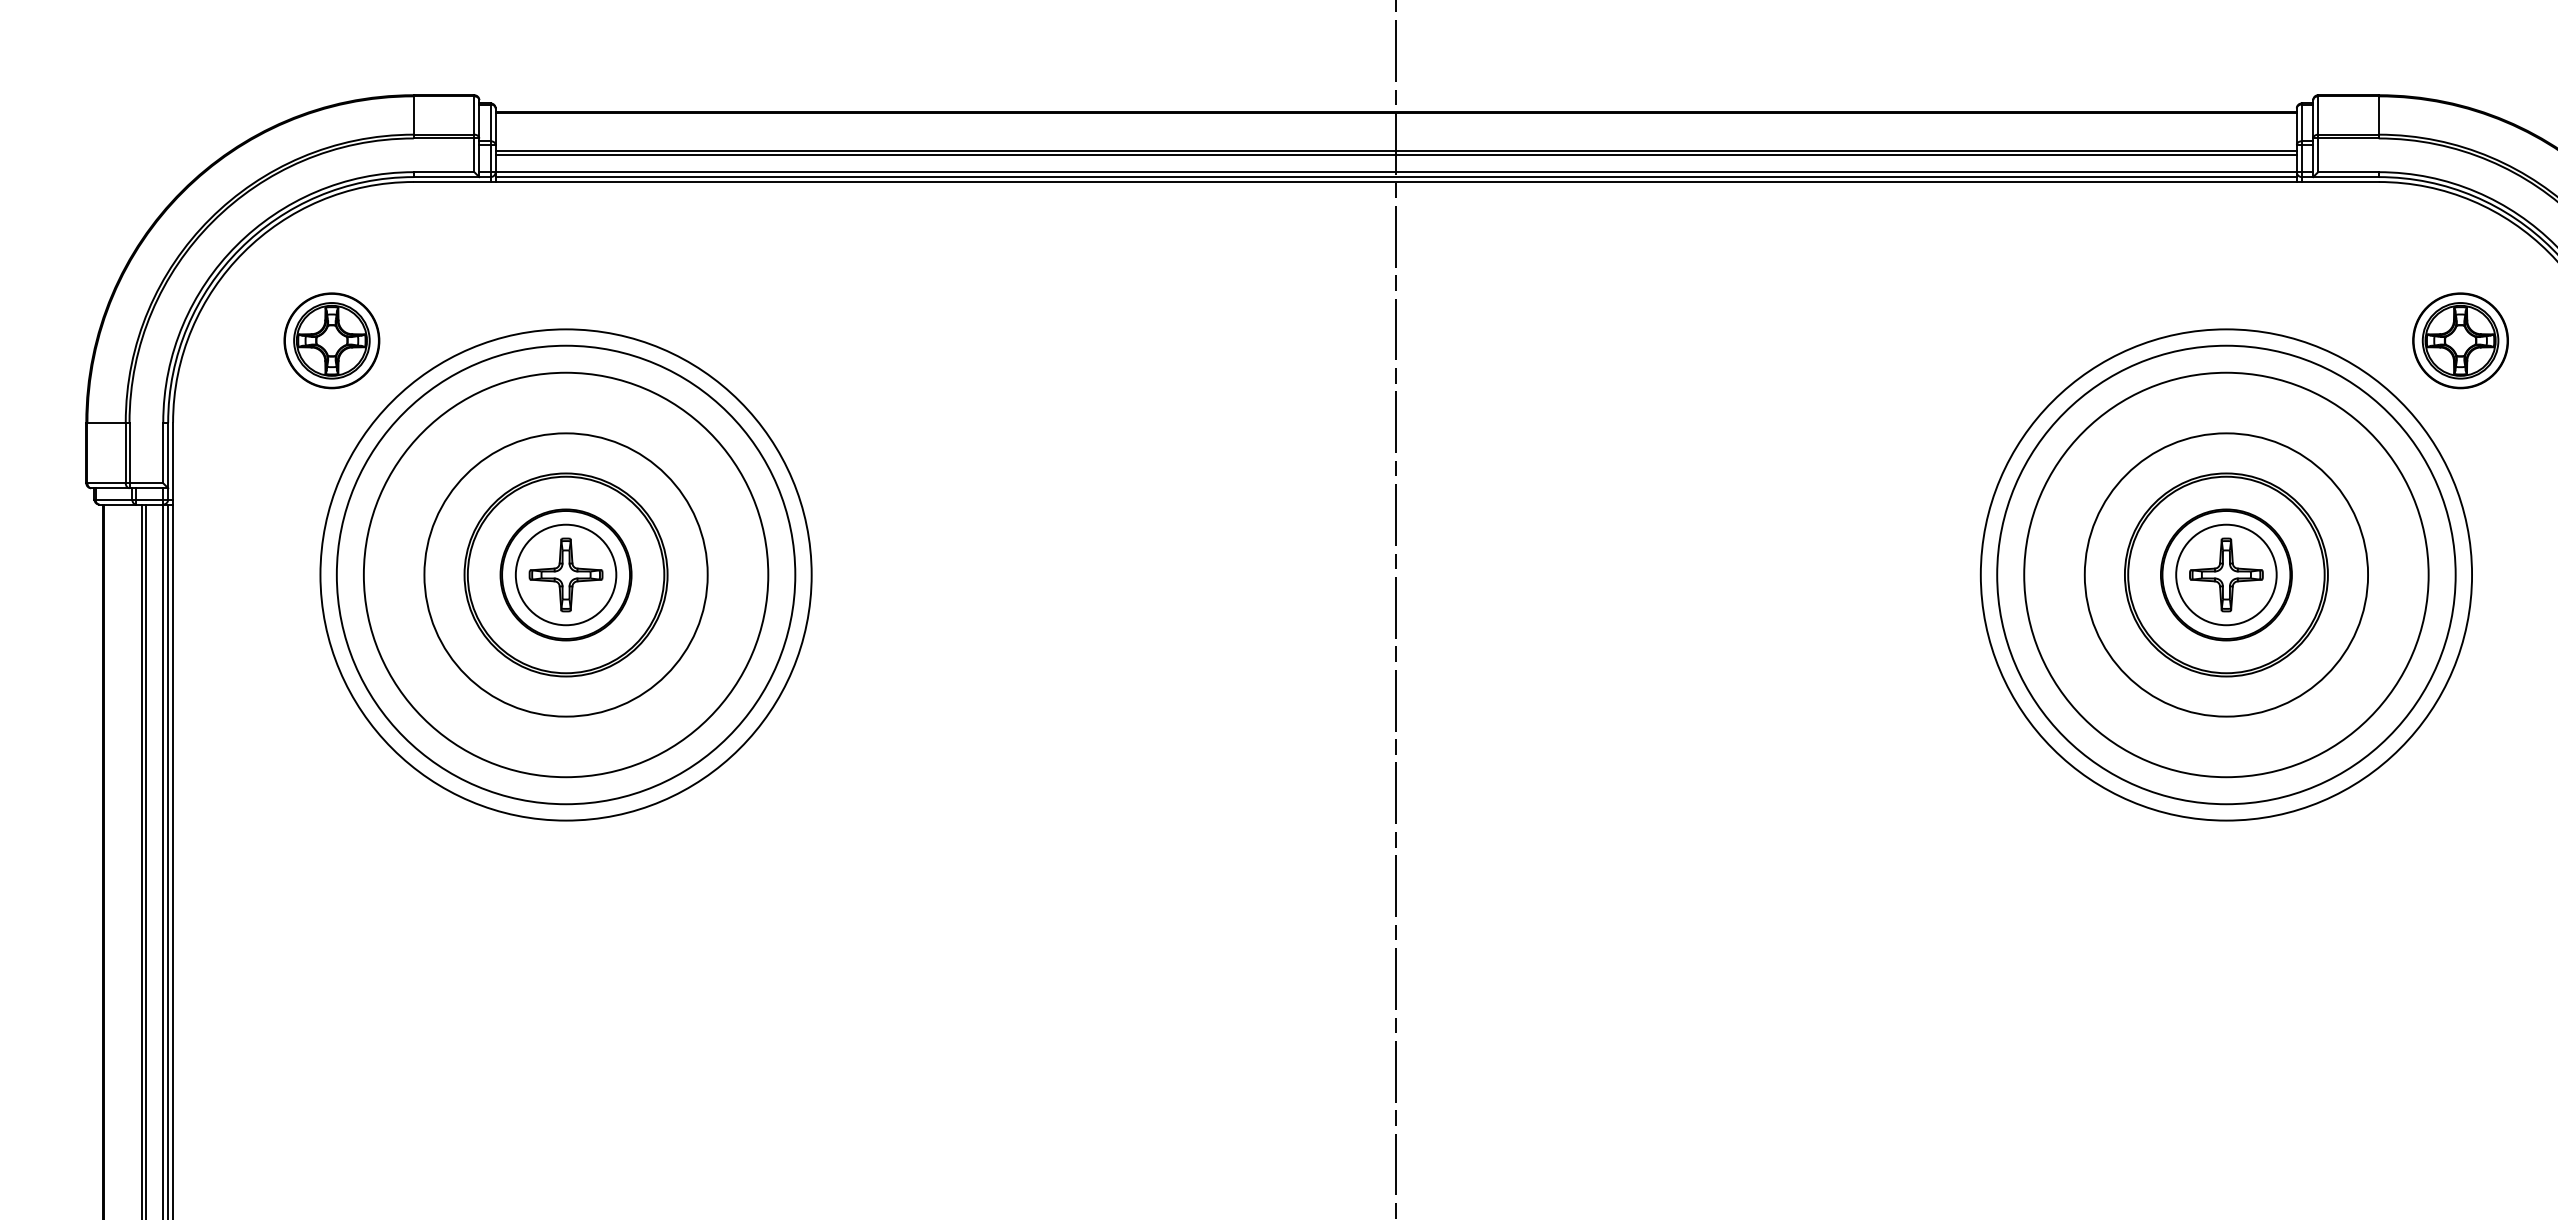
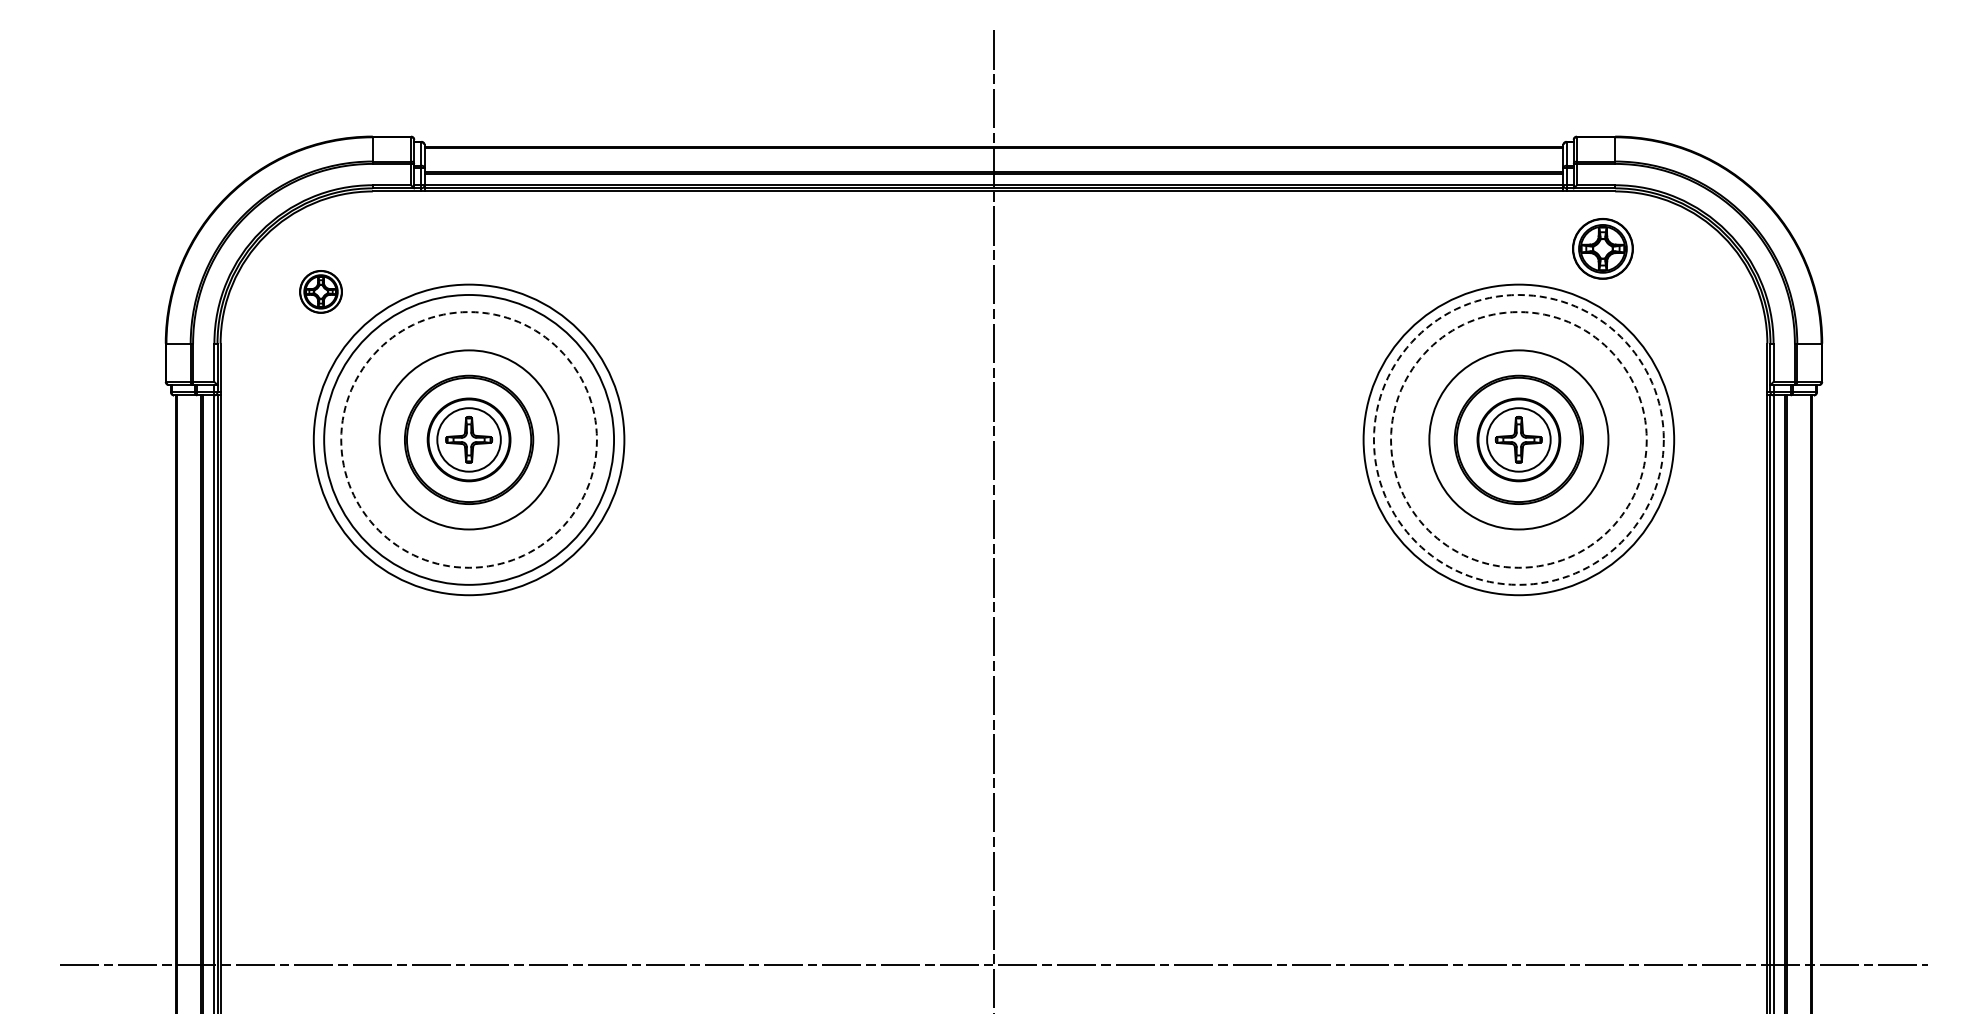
part: (331, 340) -> (320, 291), size x0.7
part: (2459, 340) -> (1602, 248), moved
circle: (565, 574) -> (468, 439), solid -> dashed
circle: (2225, 574) -> (1518, 439), solid -> dashed
circle: (2225, 574) -> (1518, 439), solid -> dashed

